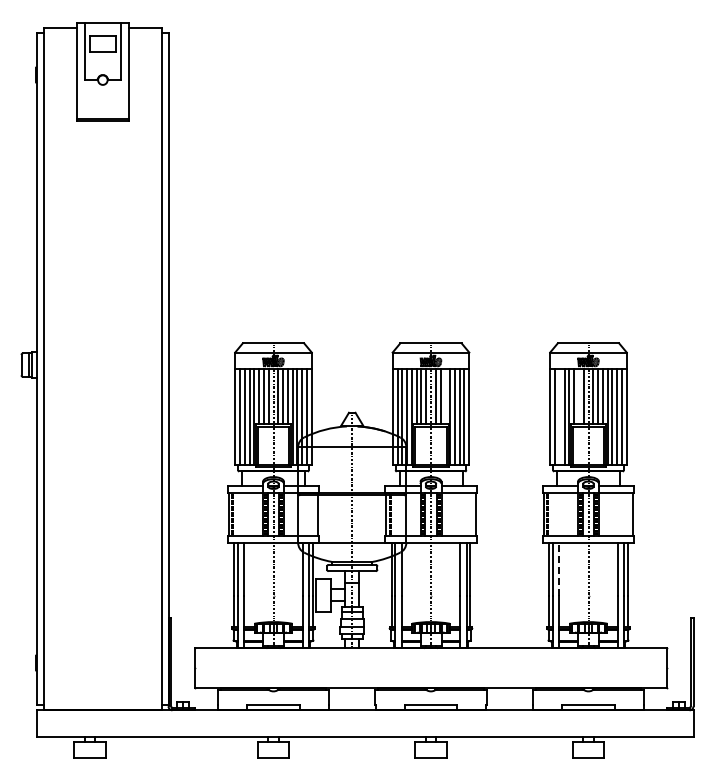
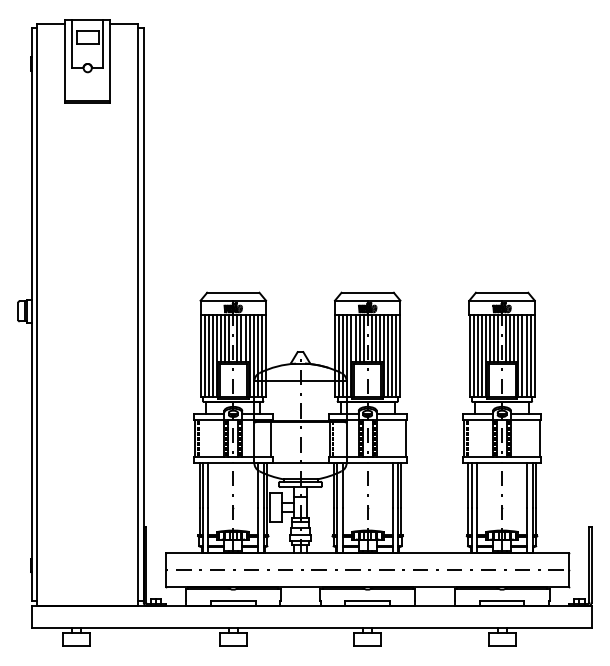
line: (445, 396) -> (380, 338), added
line: (578, 396) -> (493, 338), added
line: (559, 416) -> (477, 355), added
line: (559, 568) -> (477, 484), dashed -> solid
line: (430, 668) -> (367, 570), added

